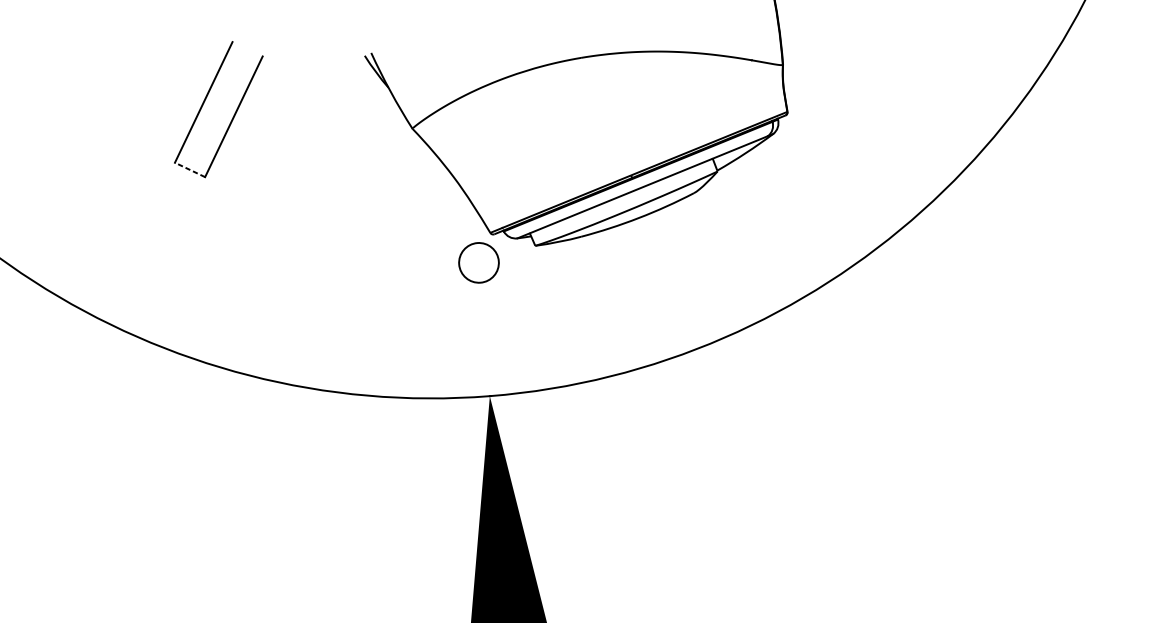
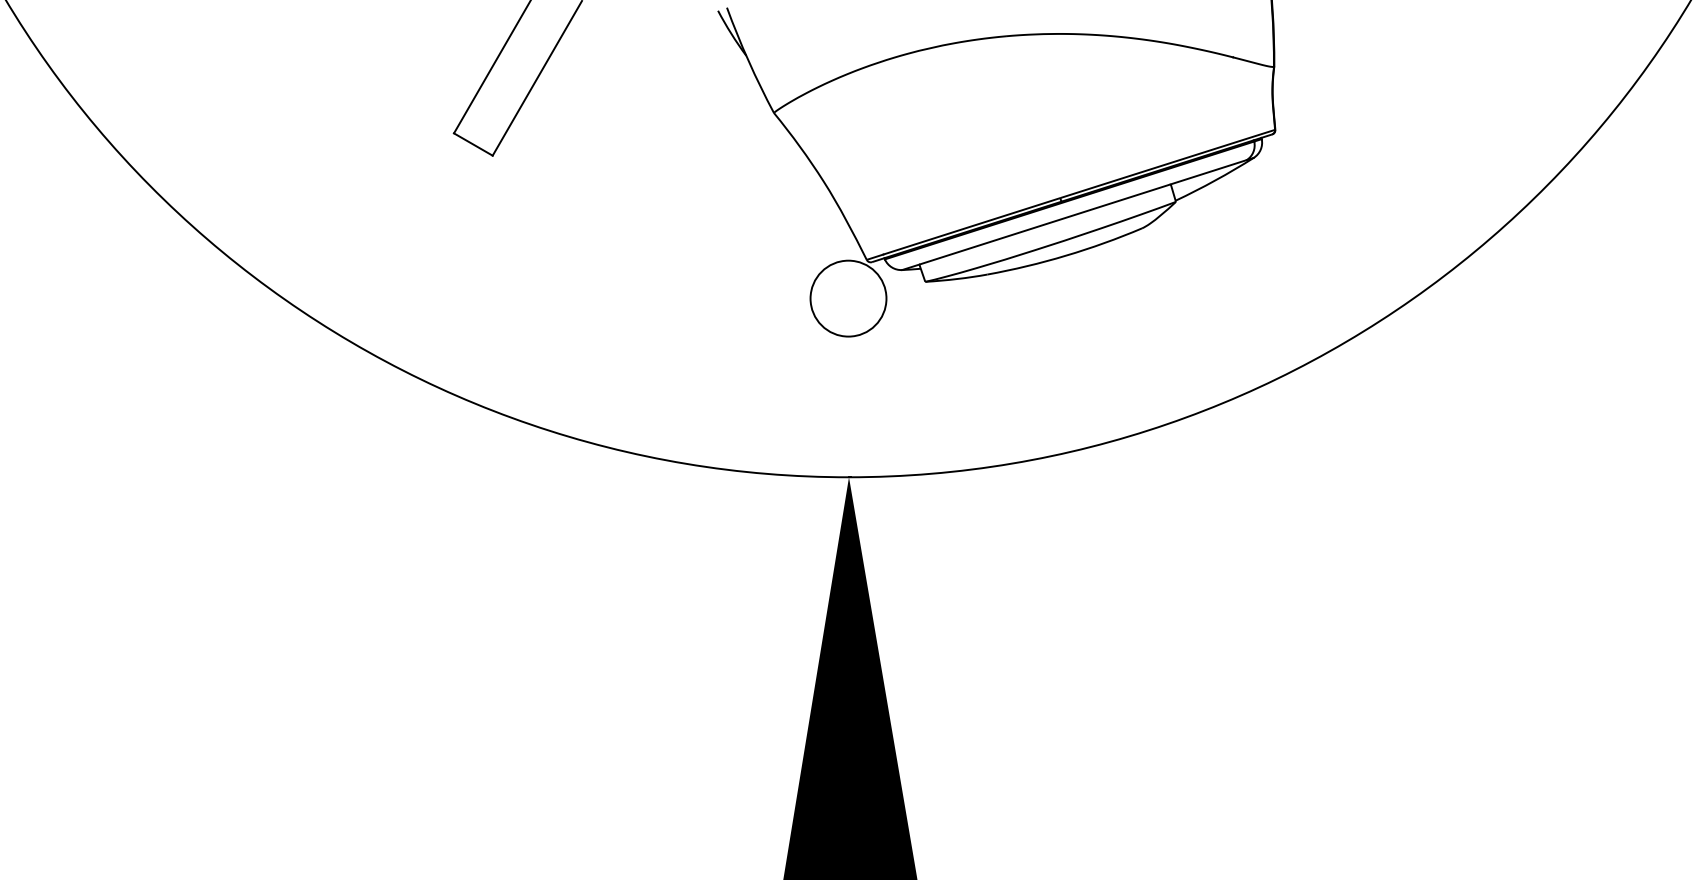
line: (189, 169) -> (472, 144), dashed -> solid
circle: (478, 262) -> (848, 298), size x1.43

